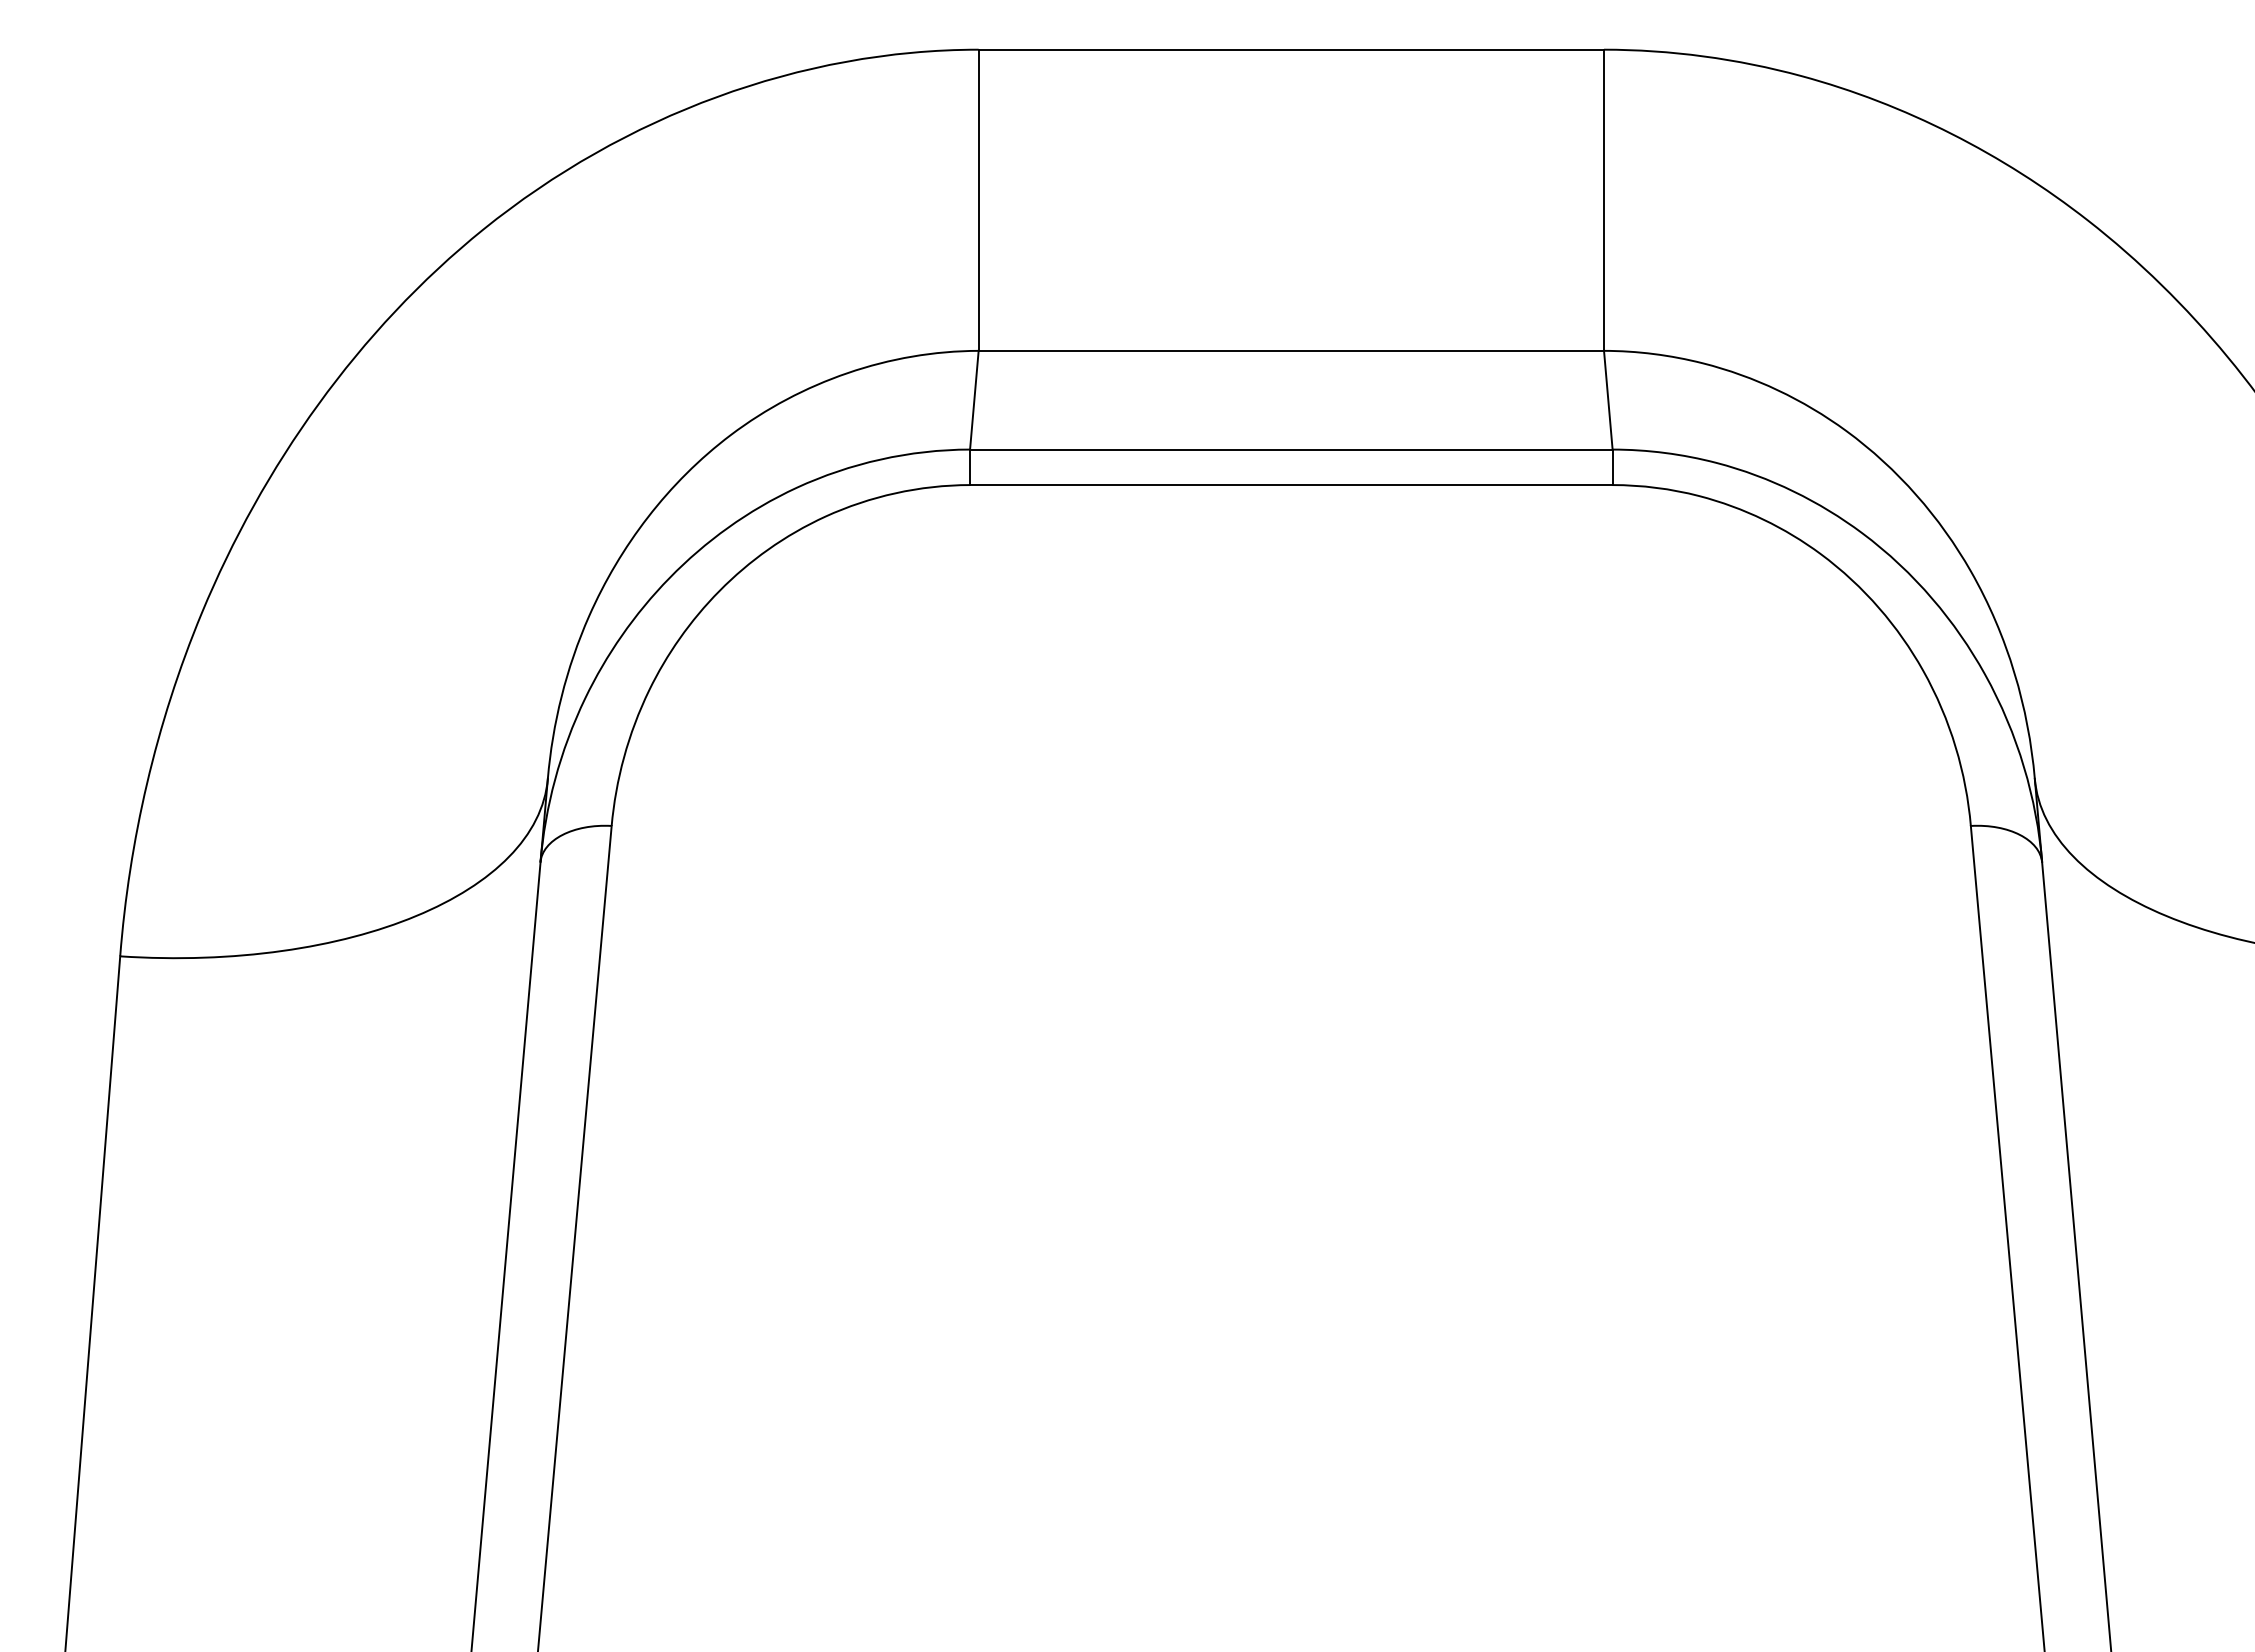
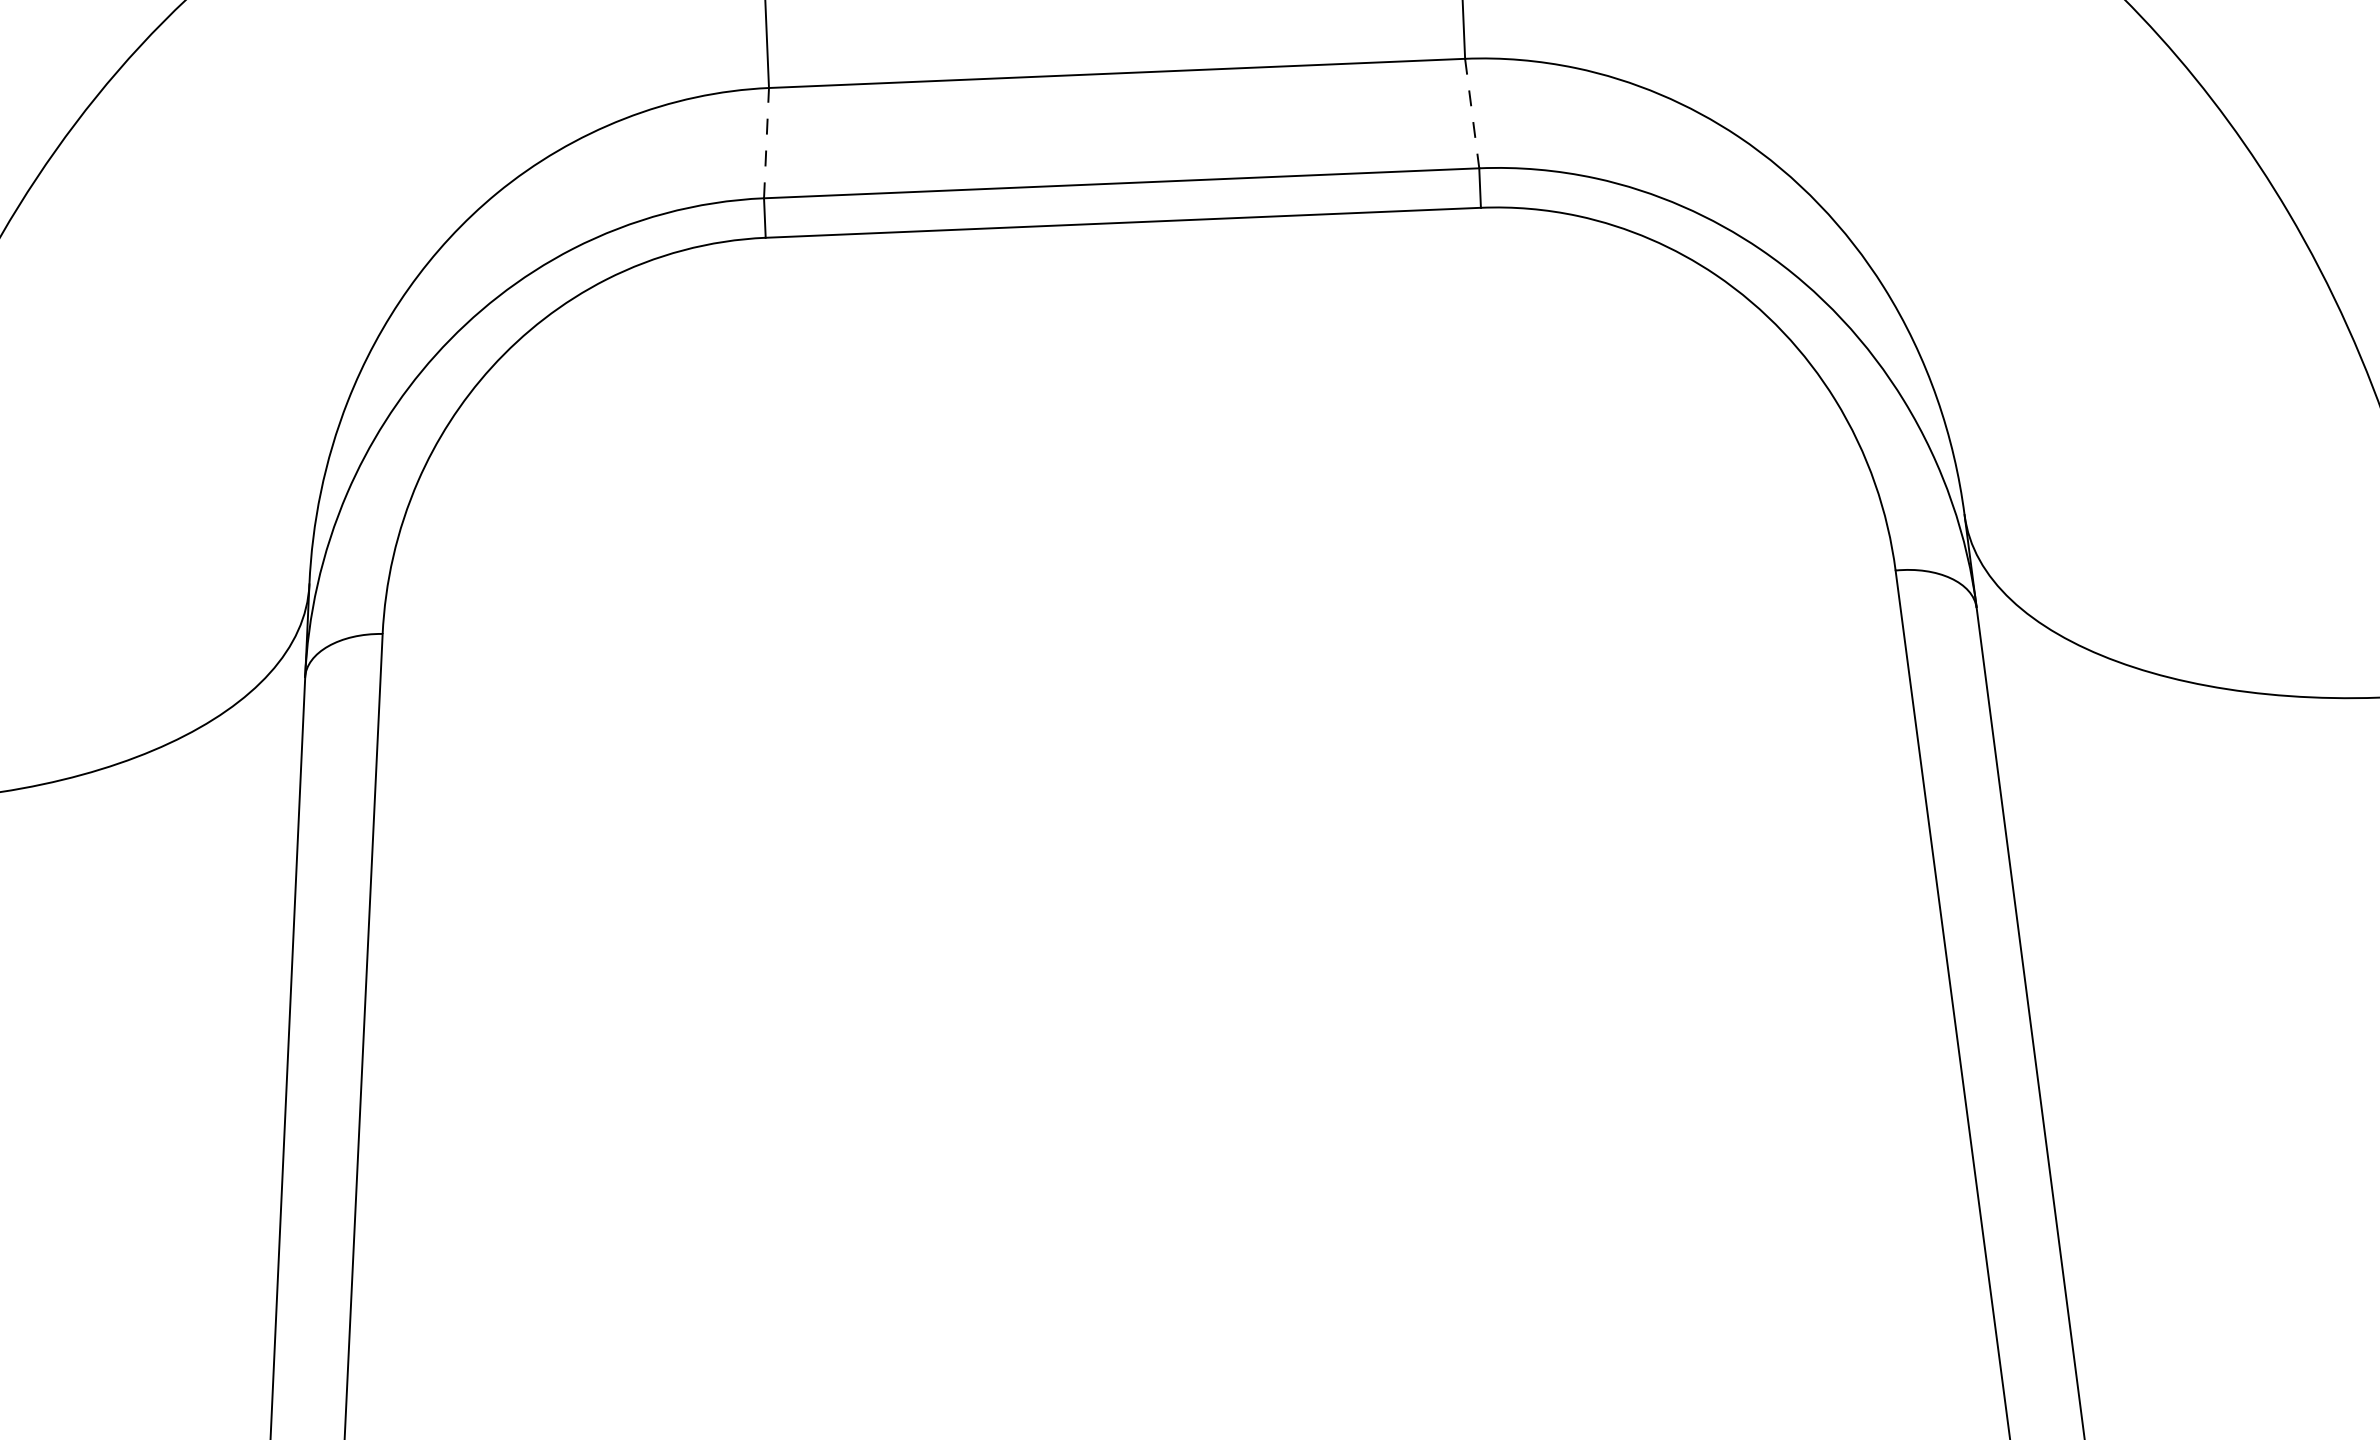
line: (974, 400) -> (766, 143), solid -> dashed
line: (1608, 400) -> (1472, 113), solid -> dashed

